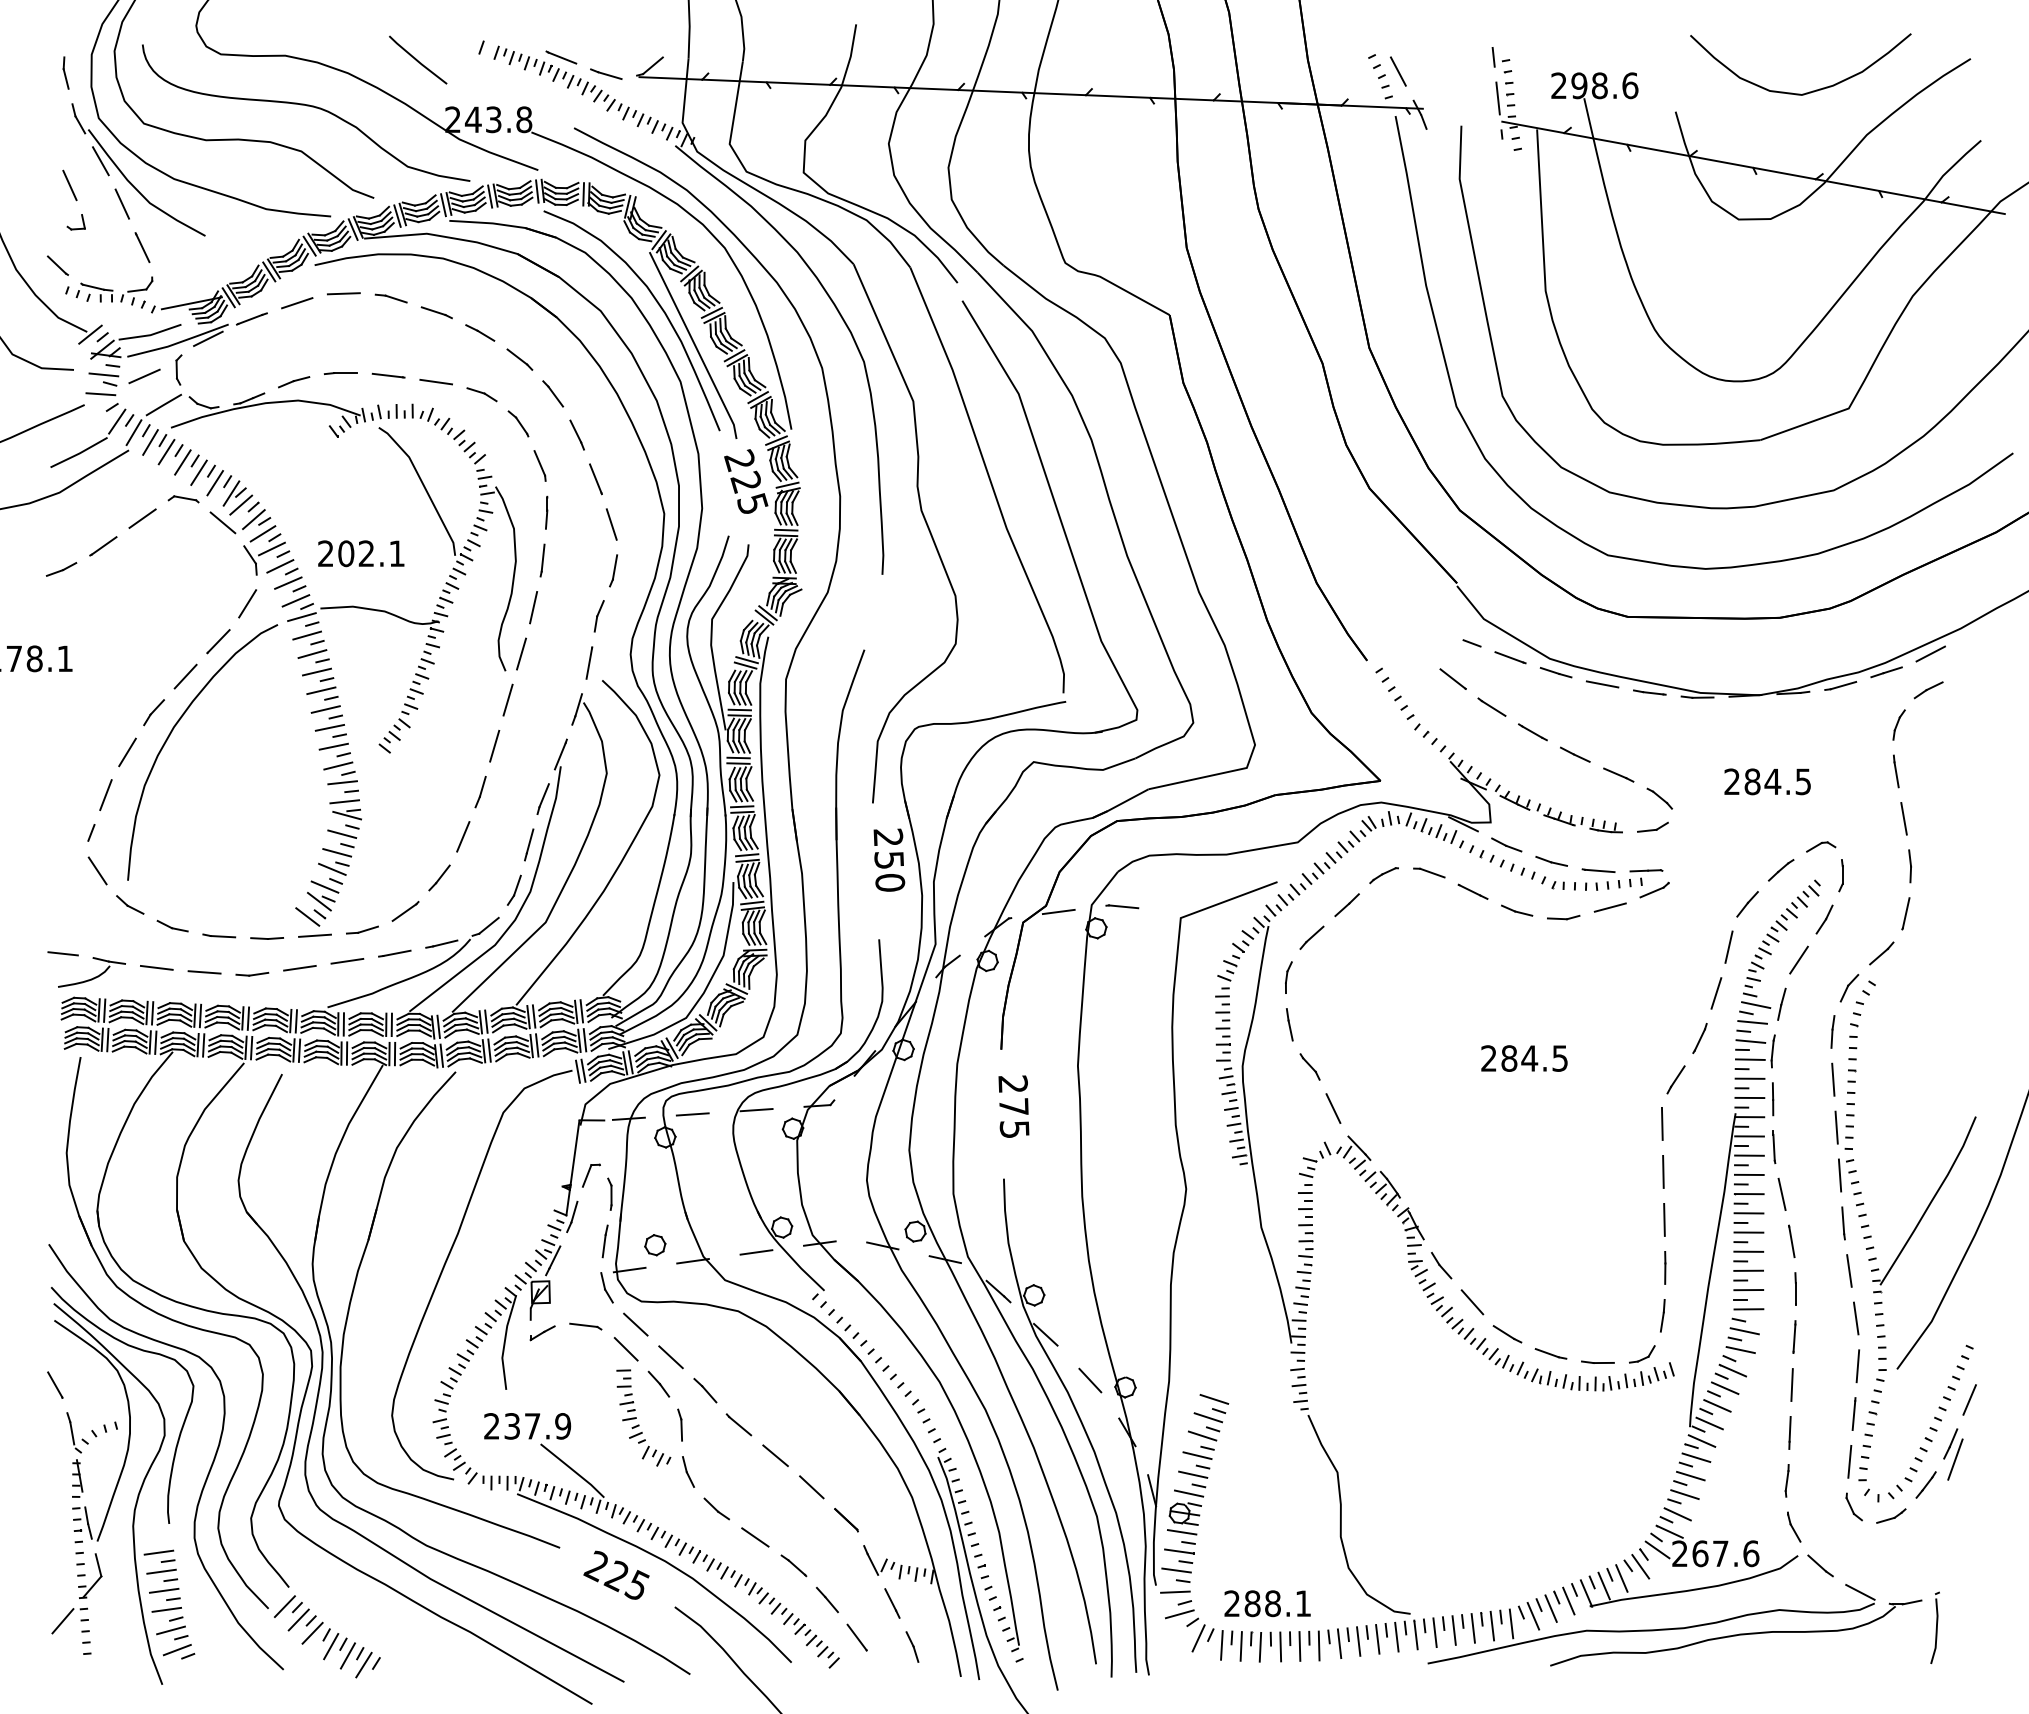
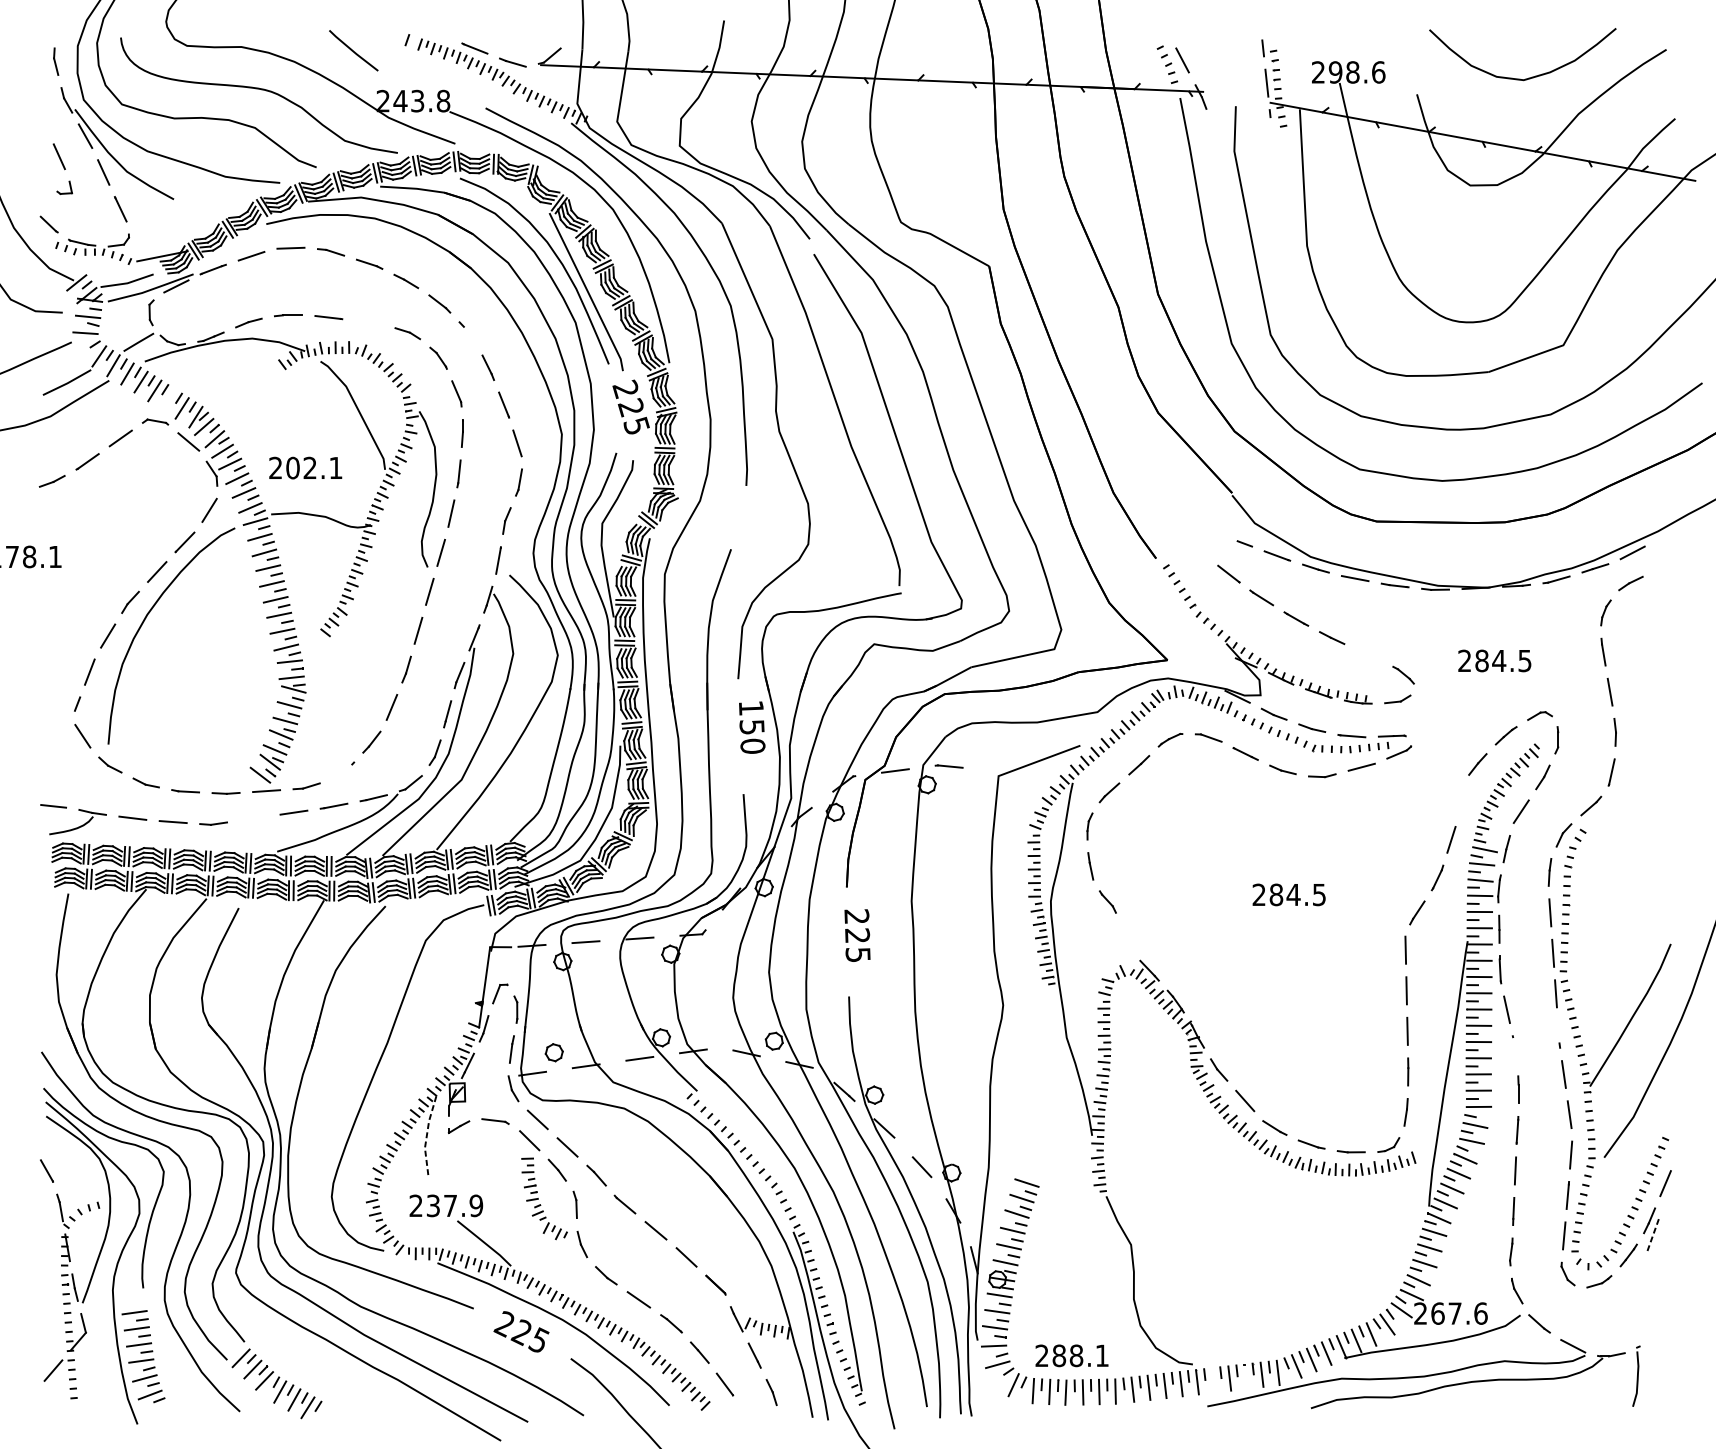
line: (144, 376) -> (122, 318), removed
line: (435, 382) -> (368, 323), removed
line: (555, 396) -> (469, 335), removed
line: (198, 472) -> (168, 399), removed
line: (1618, 774) -> (1368, 654), removed
text: (888, 837) -> (751, 708), 250 -> 150
line: (404, 912) -> (342, 771), removed
line: (1728, 946) -> (1461, 800), removed
line: (299, 967) -> (253, 817), removed
text: (1013, 1106) -> (857, 935), 275 -> 225
line: (1333, 1108) -> (1127, 937), removed
line: (1843, 1220) -> (1558, 1031), removed
line: (1791, 1241) -> (1514, 1049), removed
line: (504, 1341) -> (426, 1134), solid -> dashed
line: (1955, 1459) -> (1653, 1233), solid -> dashed
line: (1472, 1628) -> (1245, 1376), removed
line: (1434, 1632) -> (1213, 1380), removed

